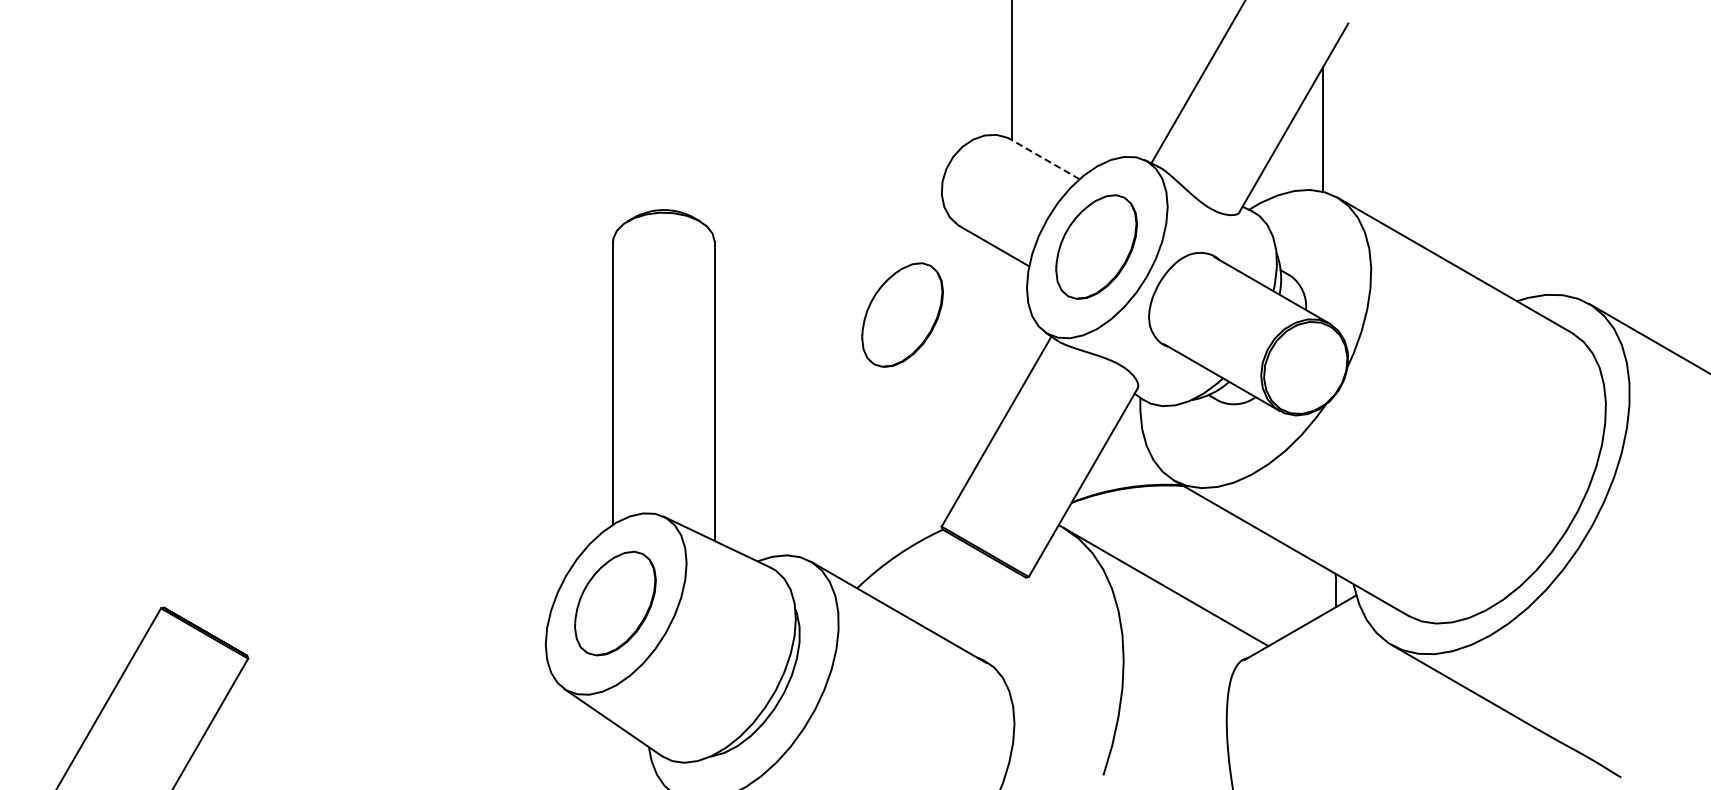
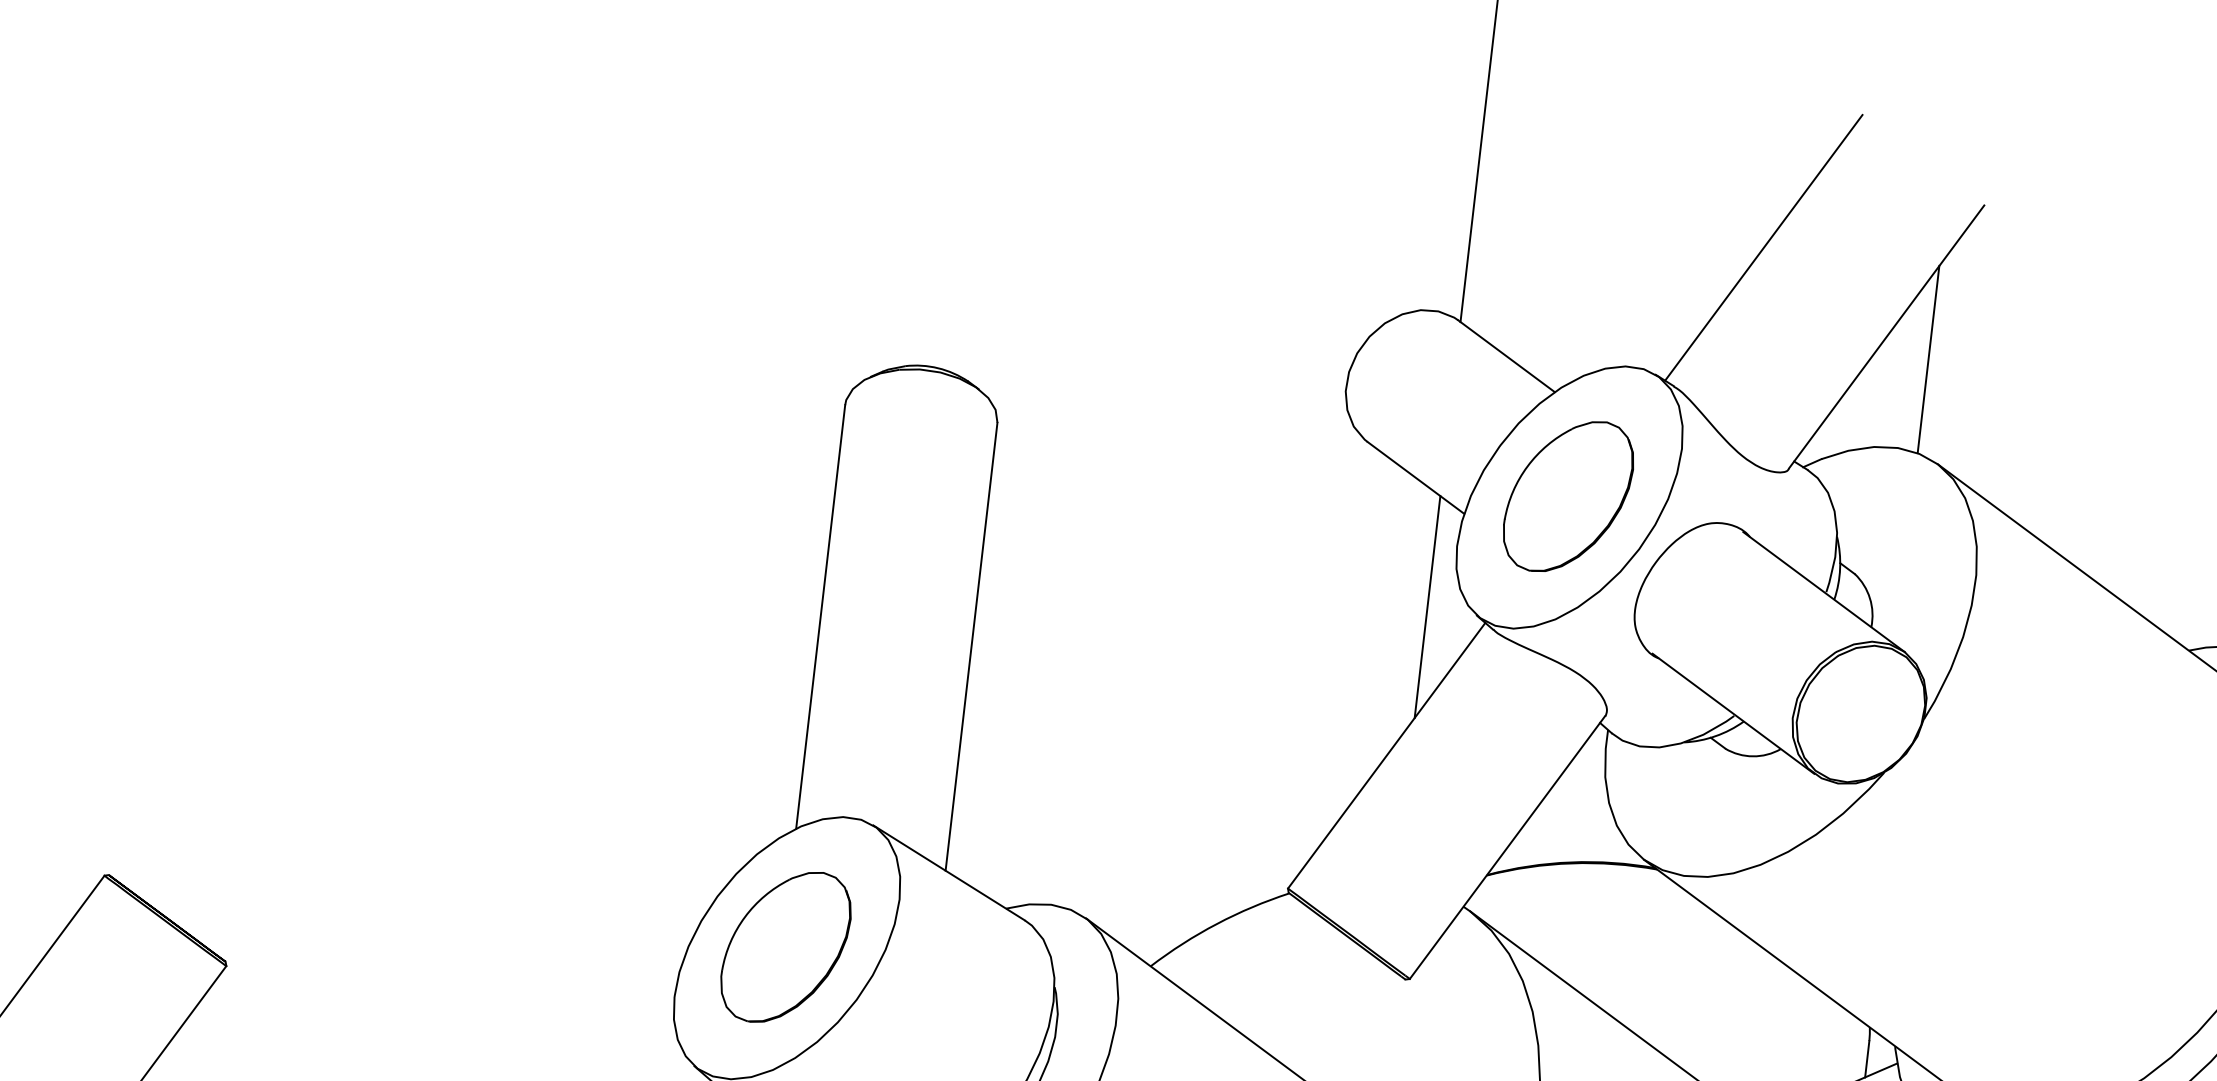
line: (1045, 159) -> (1507, 356), dashed -> solid
part: (902, 314) -> (1266, 564), removed
line: (1012, 330) -> (1428, 607), added

